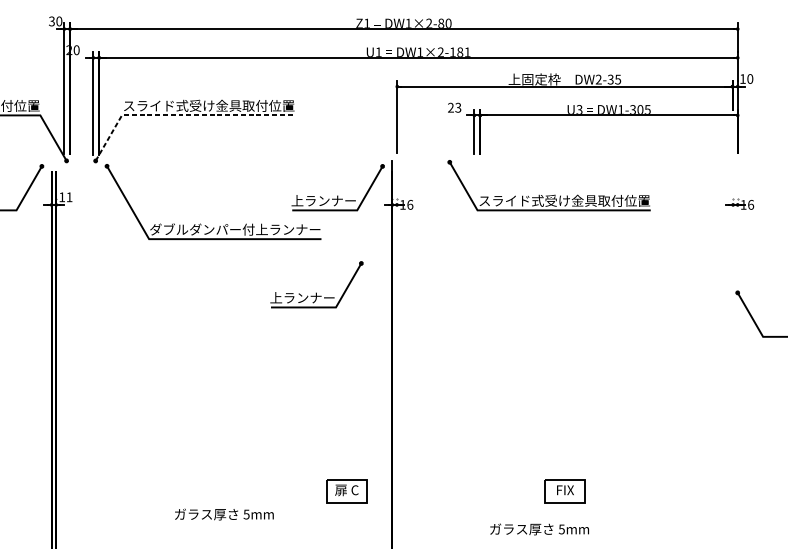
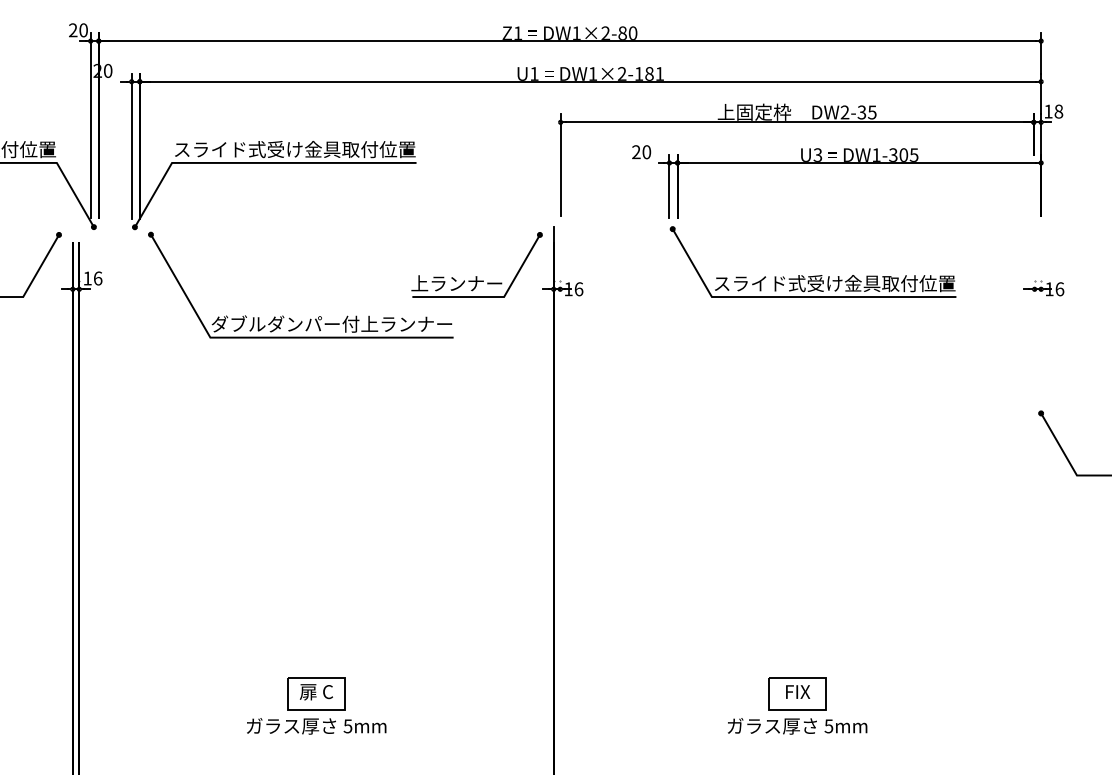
text: (51, 21) -> (72, 30), 30 -> 20
text: (750, 78) -> (1058, 111), 10 -> 18
text: (458, 108) -> (646, 152), 23 -> 20
line: (181, 115) -> (256, 162), dashed -> solid
part: (550, 195) -> (814, 275), moved
text: (69, 197) -> (98, 278), 11 -> 16
part: (316, 292) -> (446, 413), removed
part: (346, 491) -> (316, 693), moved
text: (539, 529) -> (797, 726), moved

